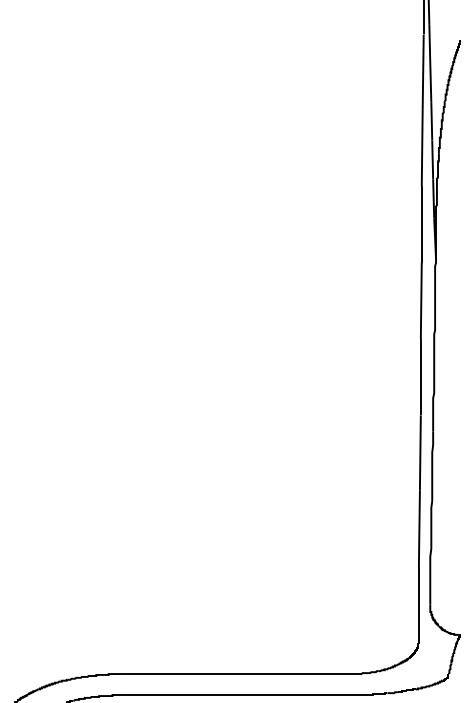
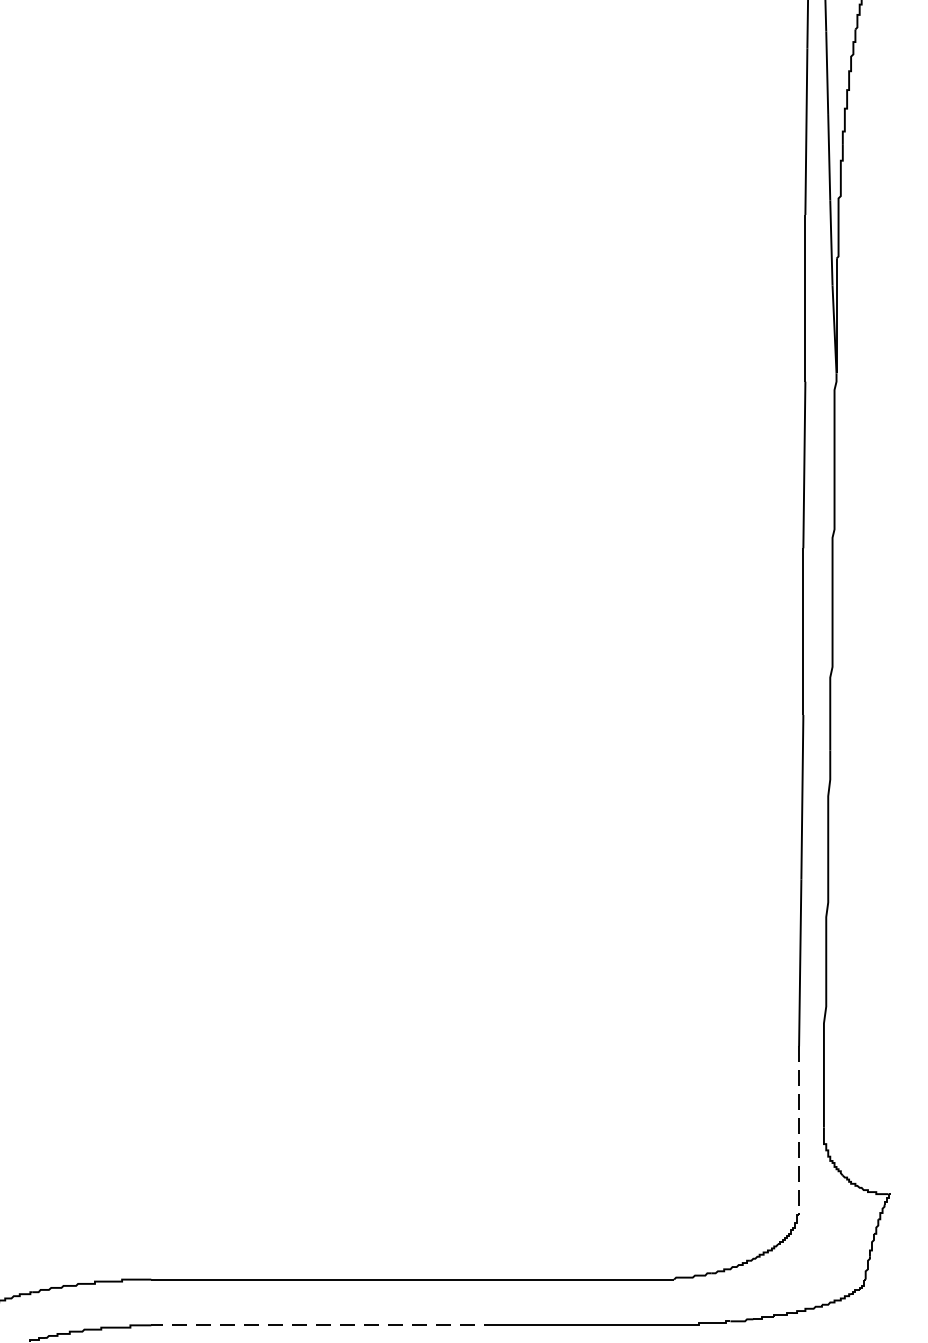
line: (418, 605) -> (798, 1130), solid -> dashed
line: (201, 694) -> (324, 1324), solid -> dashed

